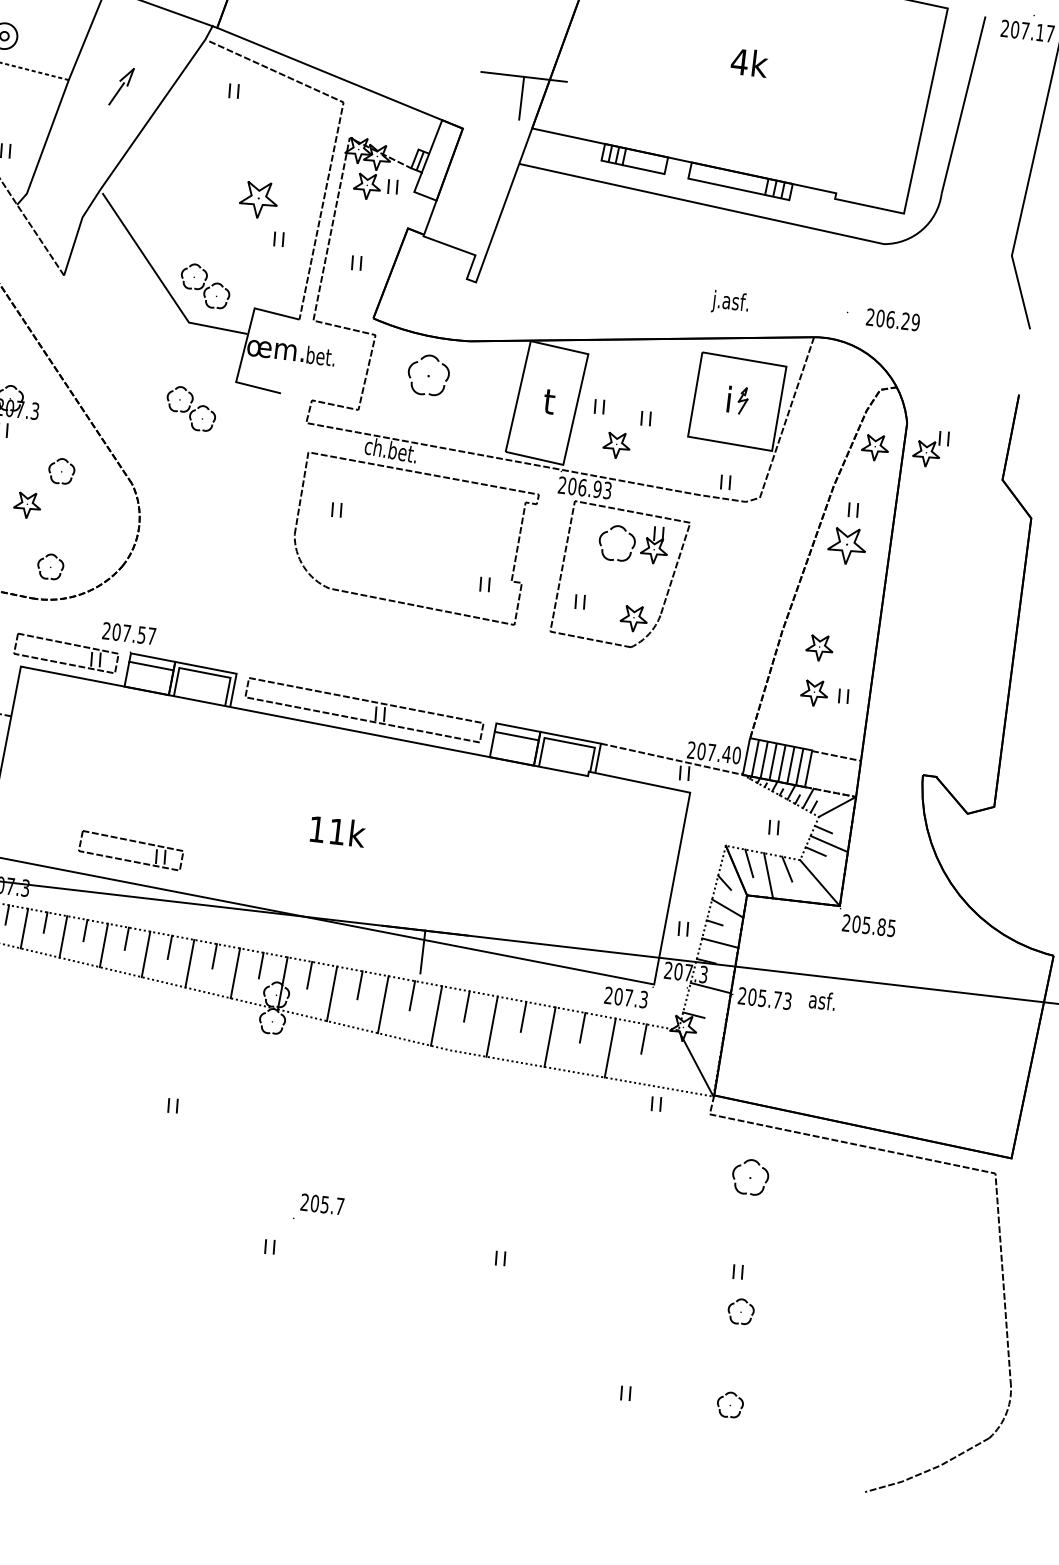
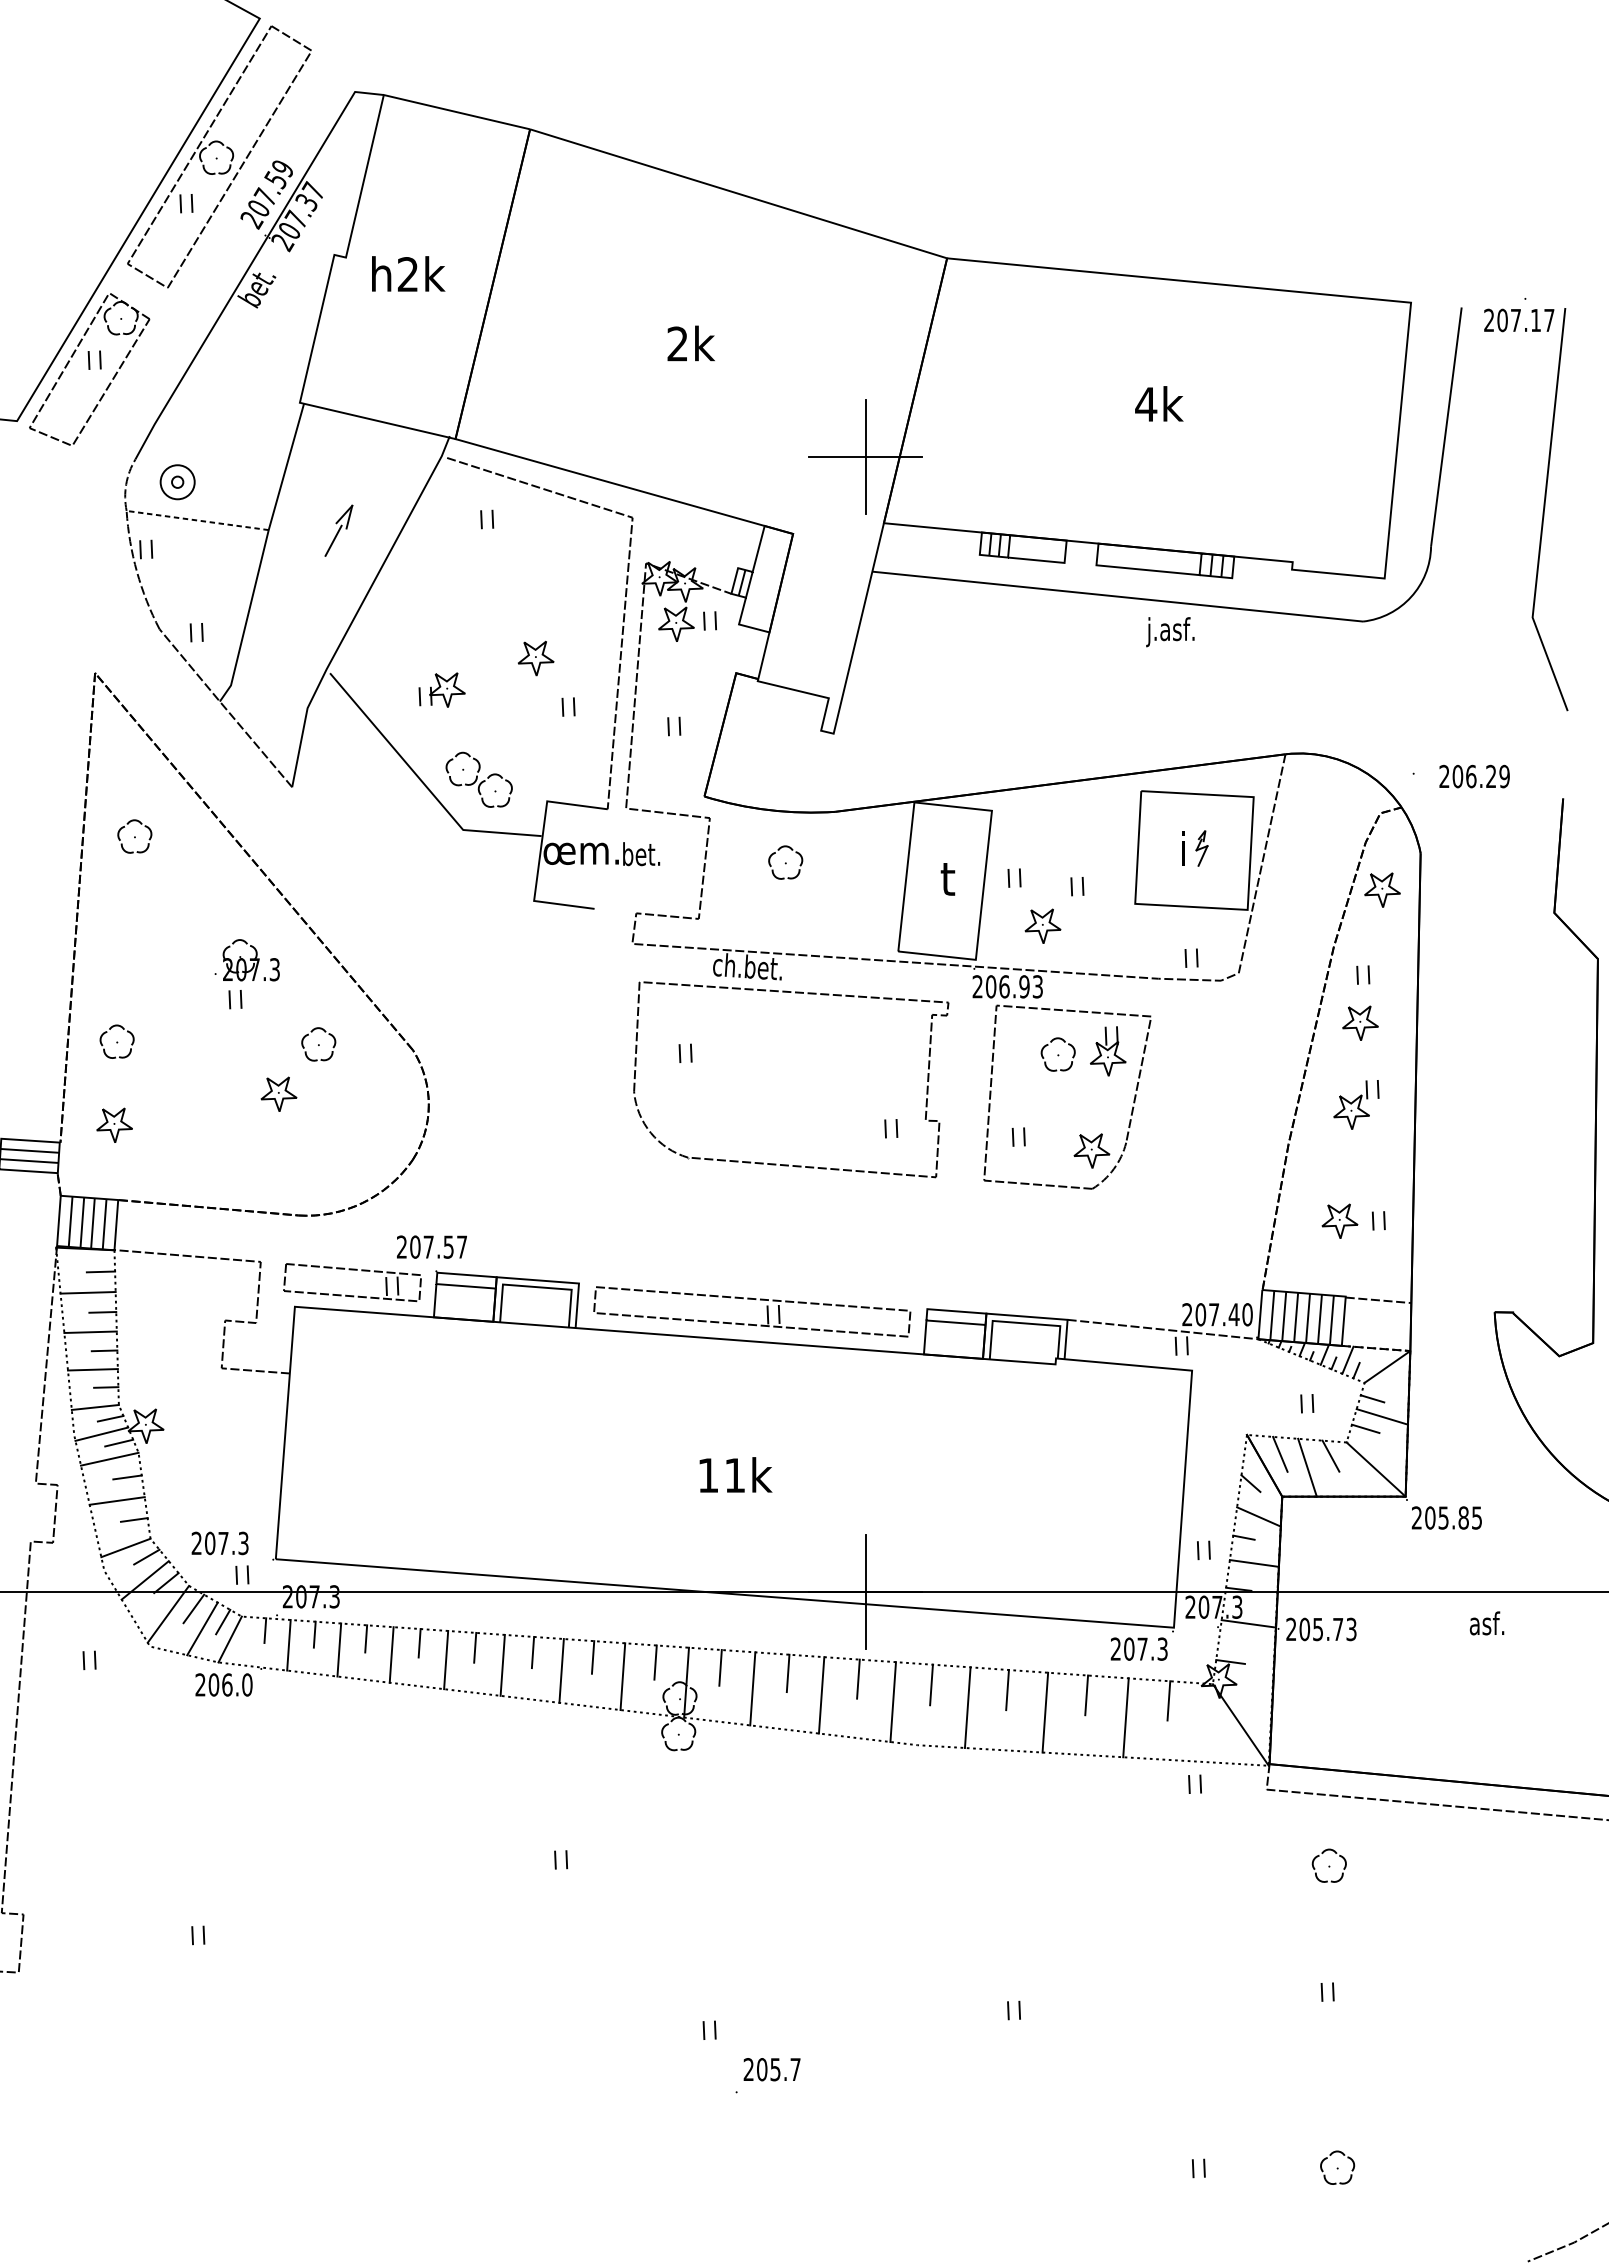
line: (526, 55) -> (865, 428), added
part: (258, 199) -> (535, 658), size x0.71
part: (184, 215) -> (441, 689), added
text: (730, 303) -> (1170, 632), moved
text: (882, 318) -> (1460, 776), moved
part: (428, 375) -> (785, 862), size x0.62
part: (190, 408) -> (478, 942), removed
part: (930, 448) -> (1356, 1104), moved
part: (616, 543) -> (1057, 1054), size x0.71
part: (847, 545) -> (1360, 1022), size x0.71
part: (50, 566) -> (318, 1171), removed
part: (819, 647) -> (1339, 1160), removed
part: (132, 841) -> (467, 1519), removed
line: (427, 909) -> (865, 1563), added
text: (821, 1000) -> (1486, 1623), moved
part: (749, 1176) -> (1328, 1865), size x0.71
text: (318, 1208) -> (767, 2075), moved
part: (741, 1311) -> (1337, 2043), removed

